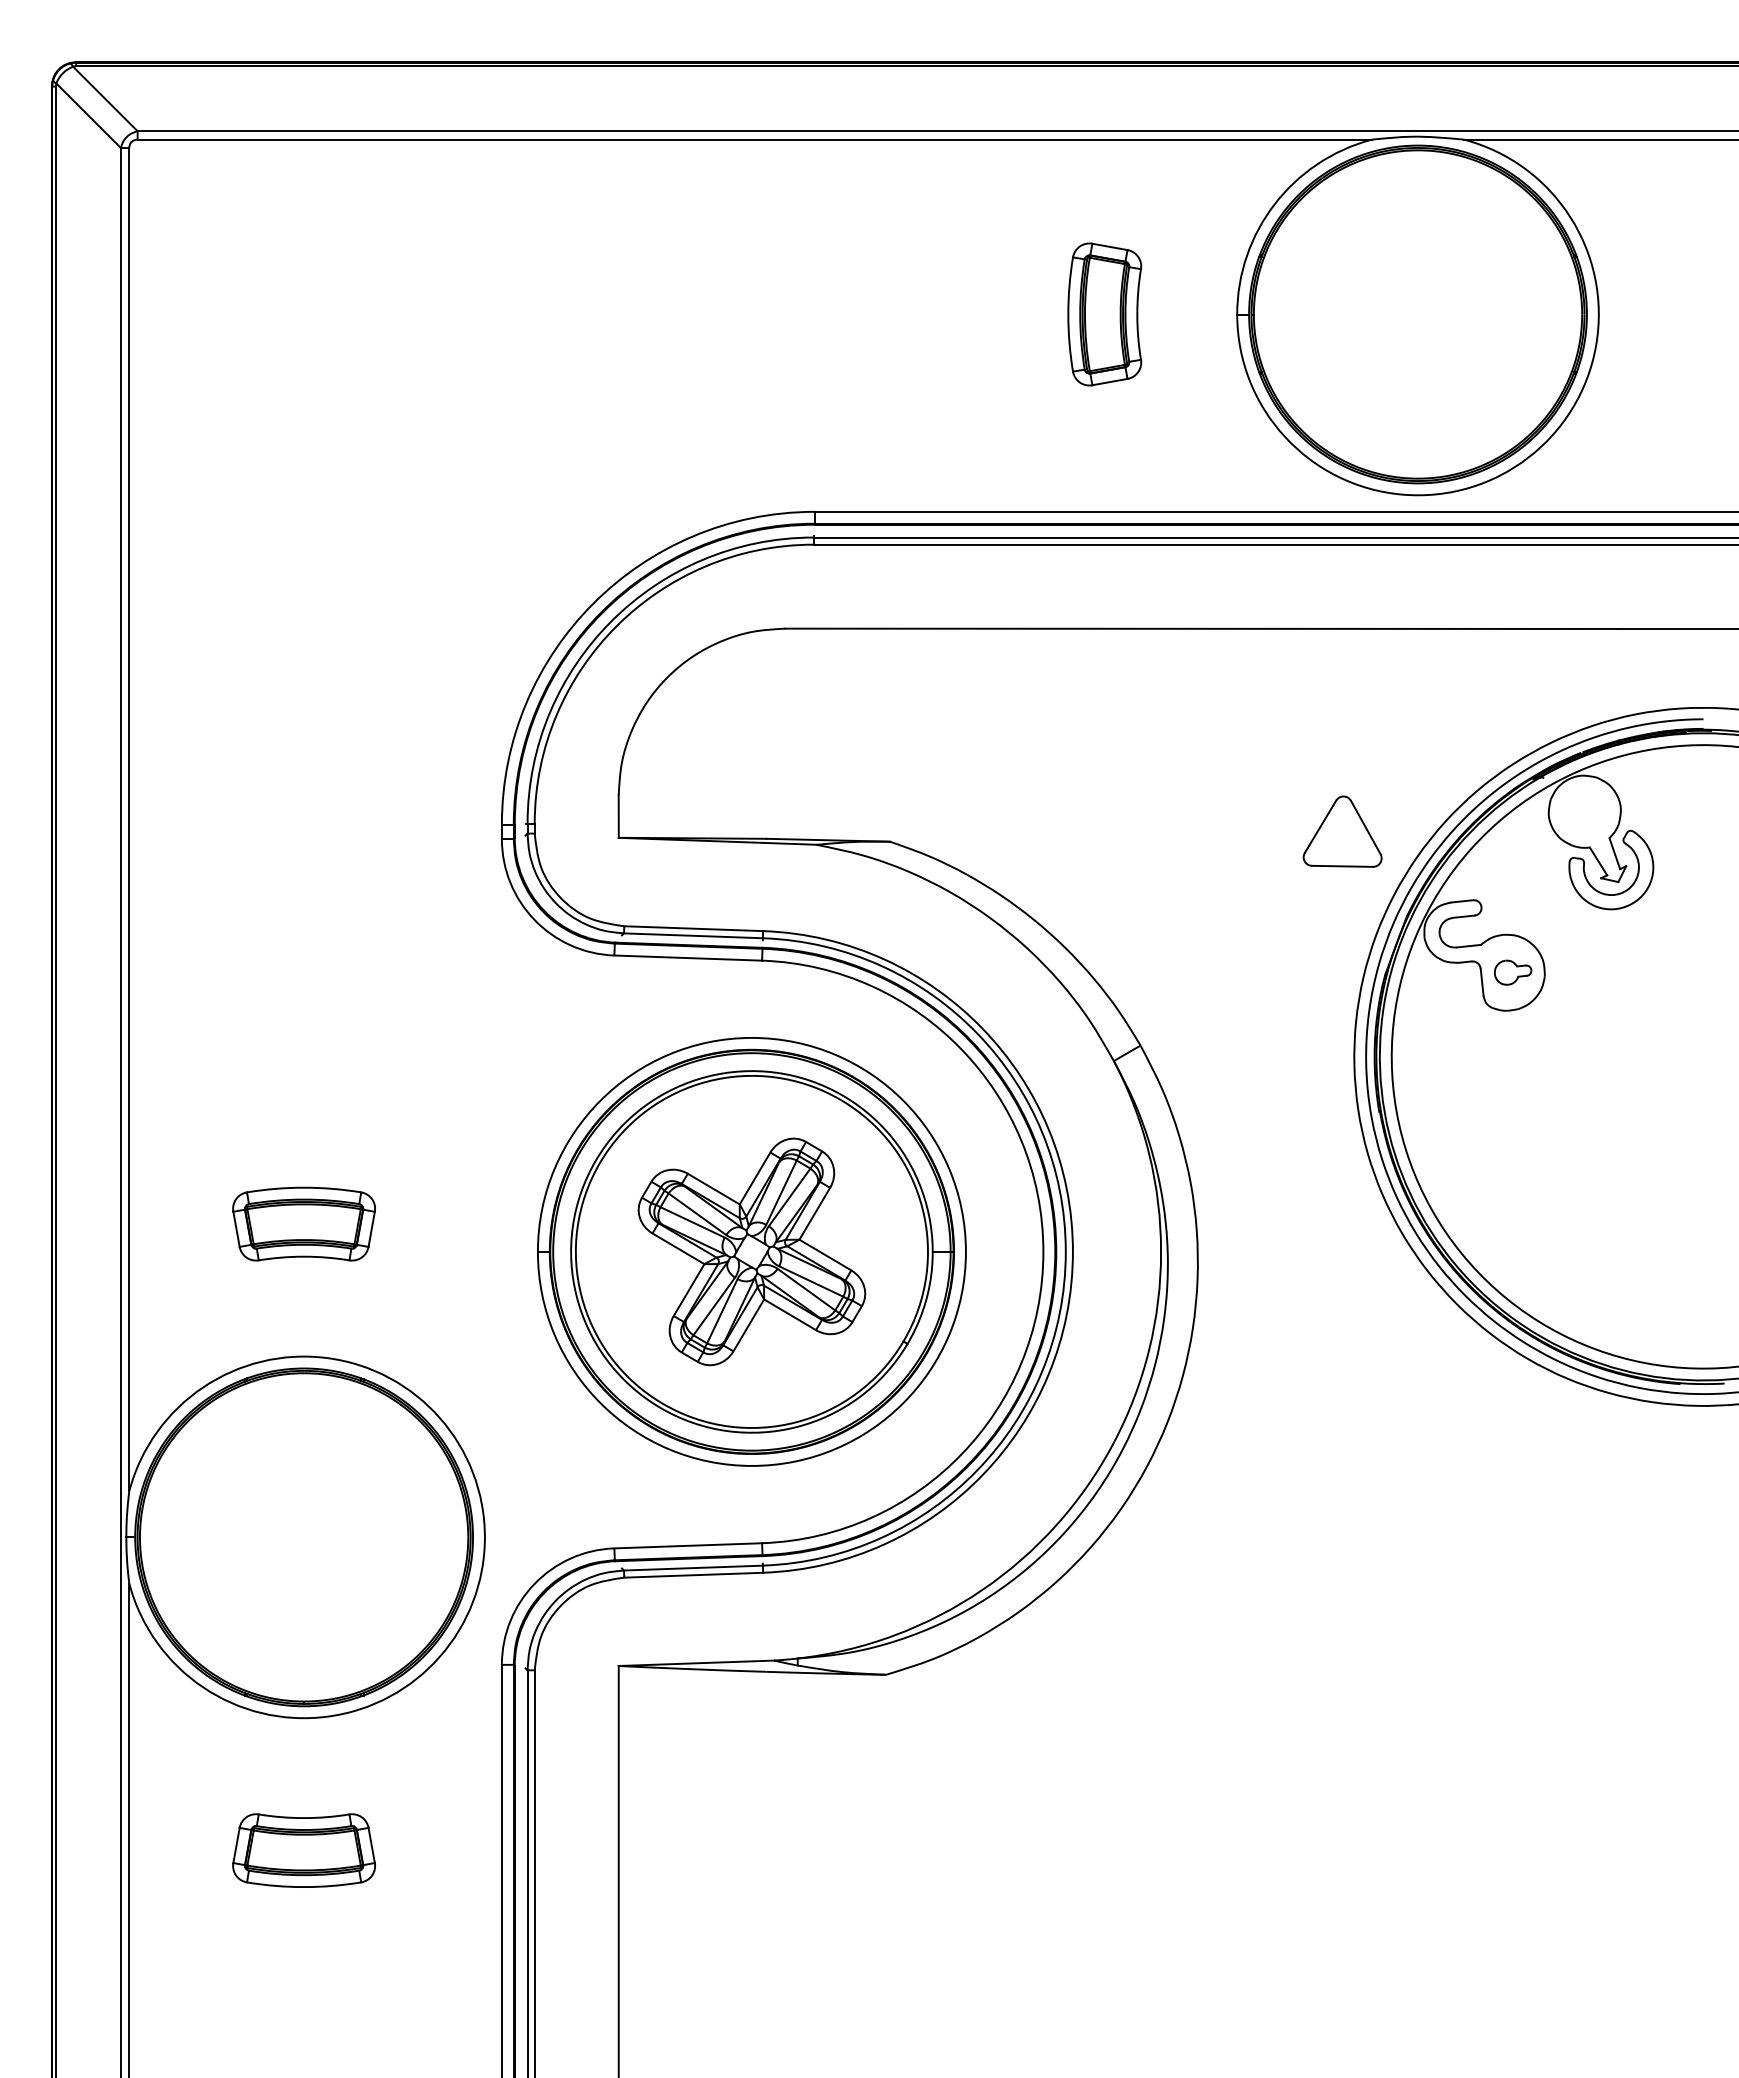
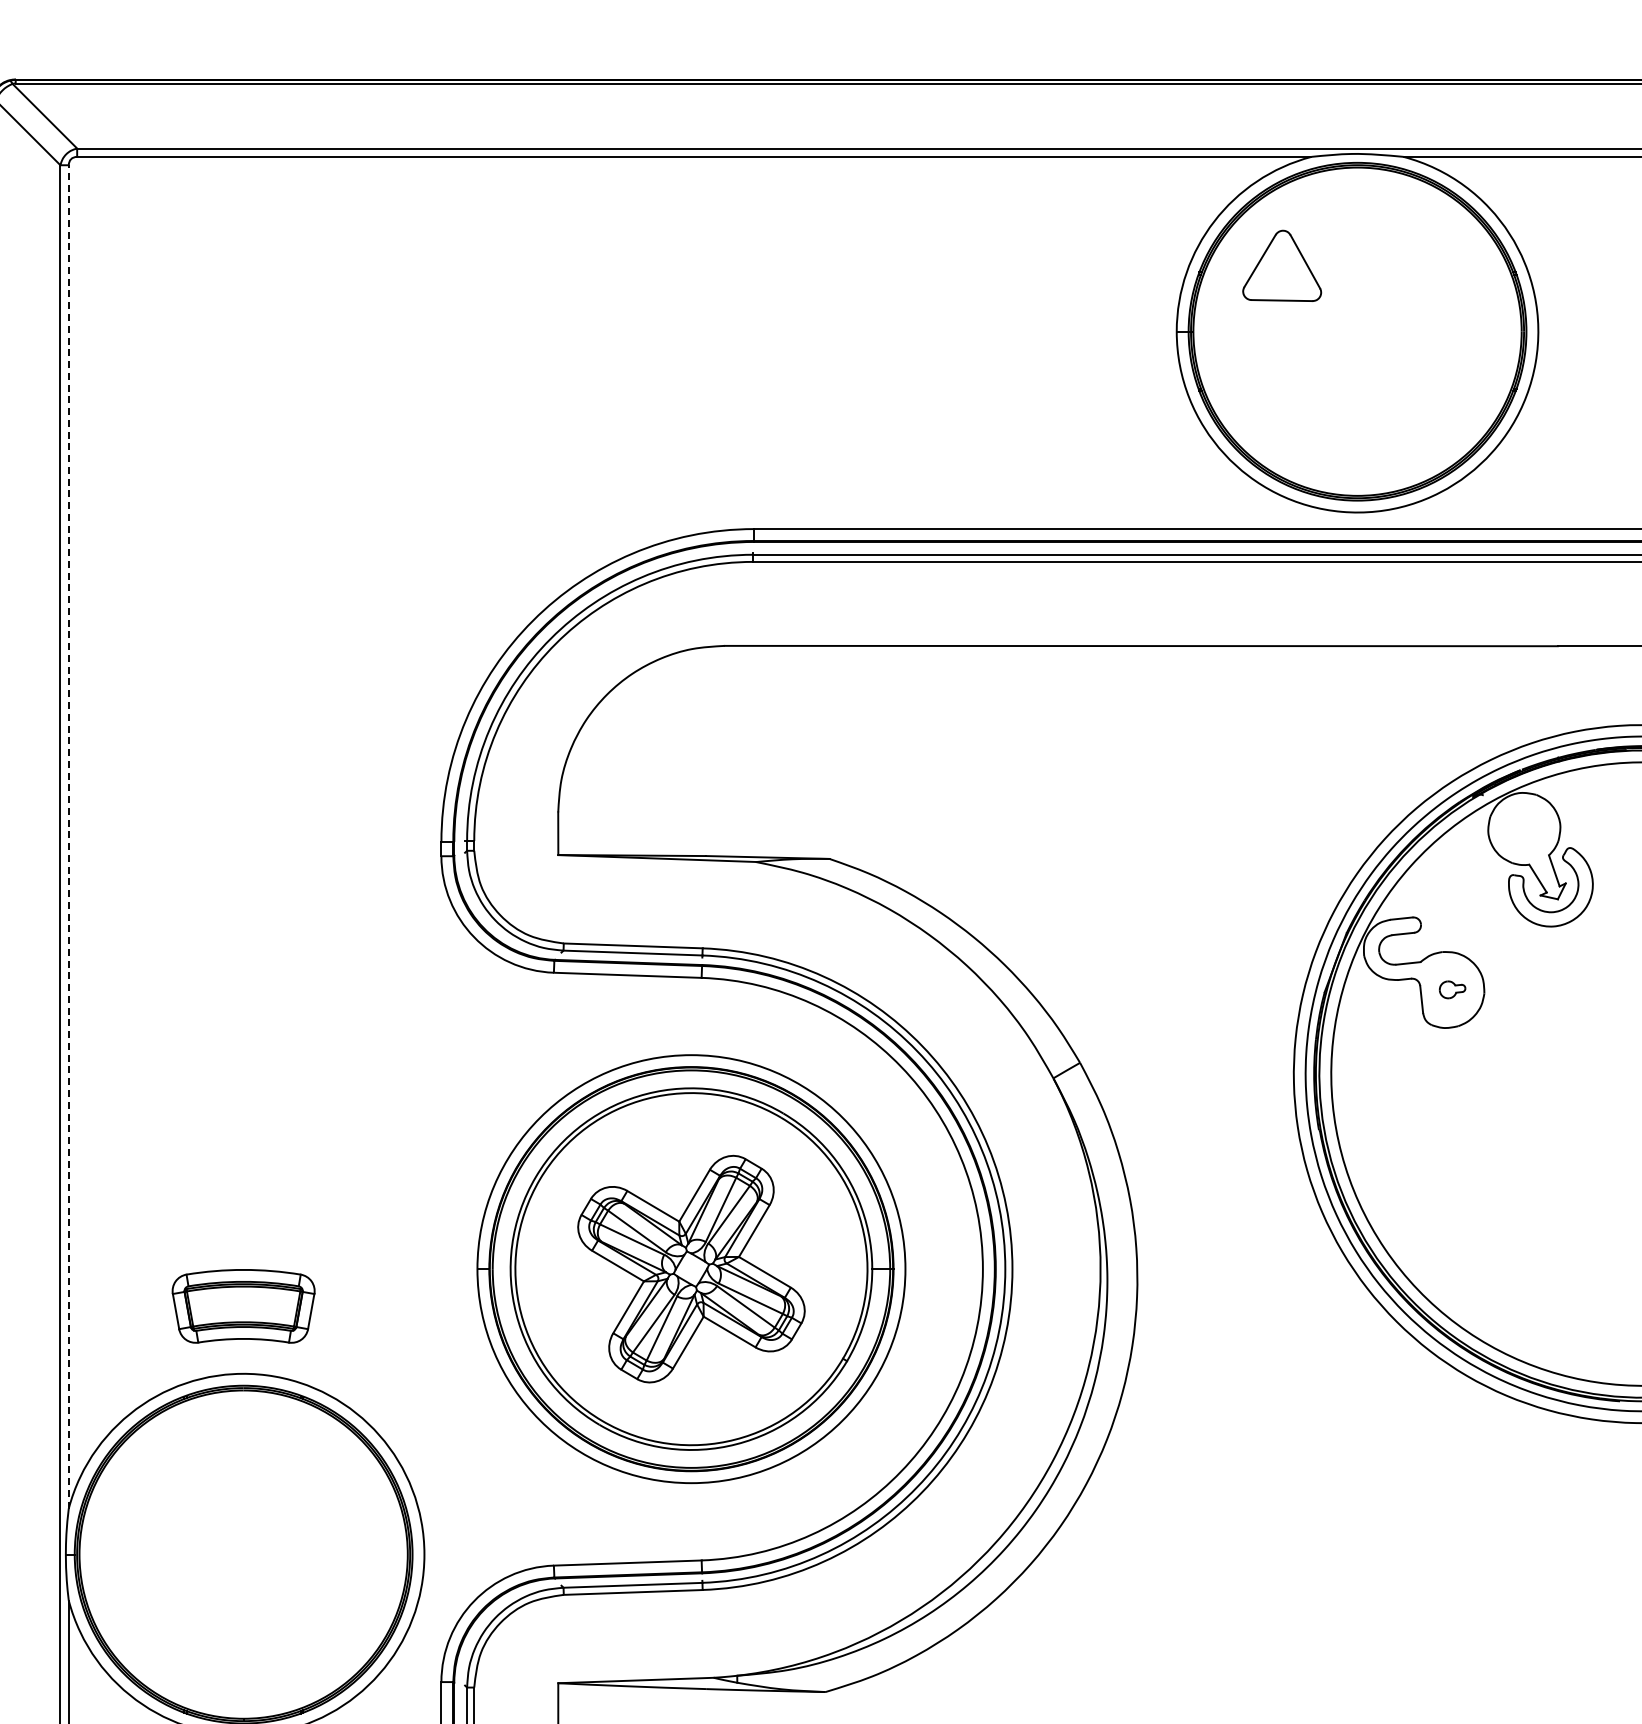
part: (1104, 314) -> (1044, 331), removed
line: (129, 819) -> (69, 836), solid -> dashed
part: (1342, 831) -> (1282, 265), moved
part: (1512, 972) -> (1452, 989), size x0.7
part: (303, 1223) -> (243, 1305), moved

